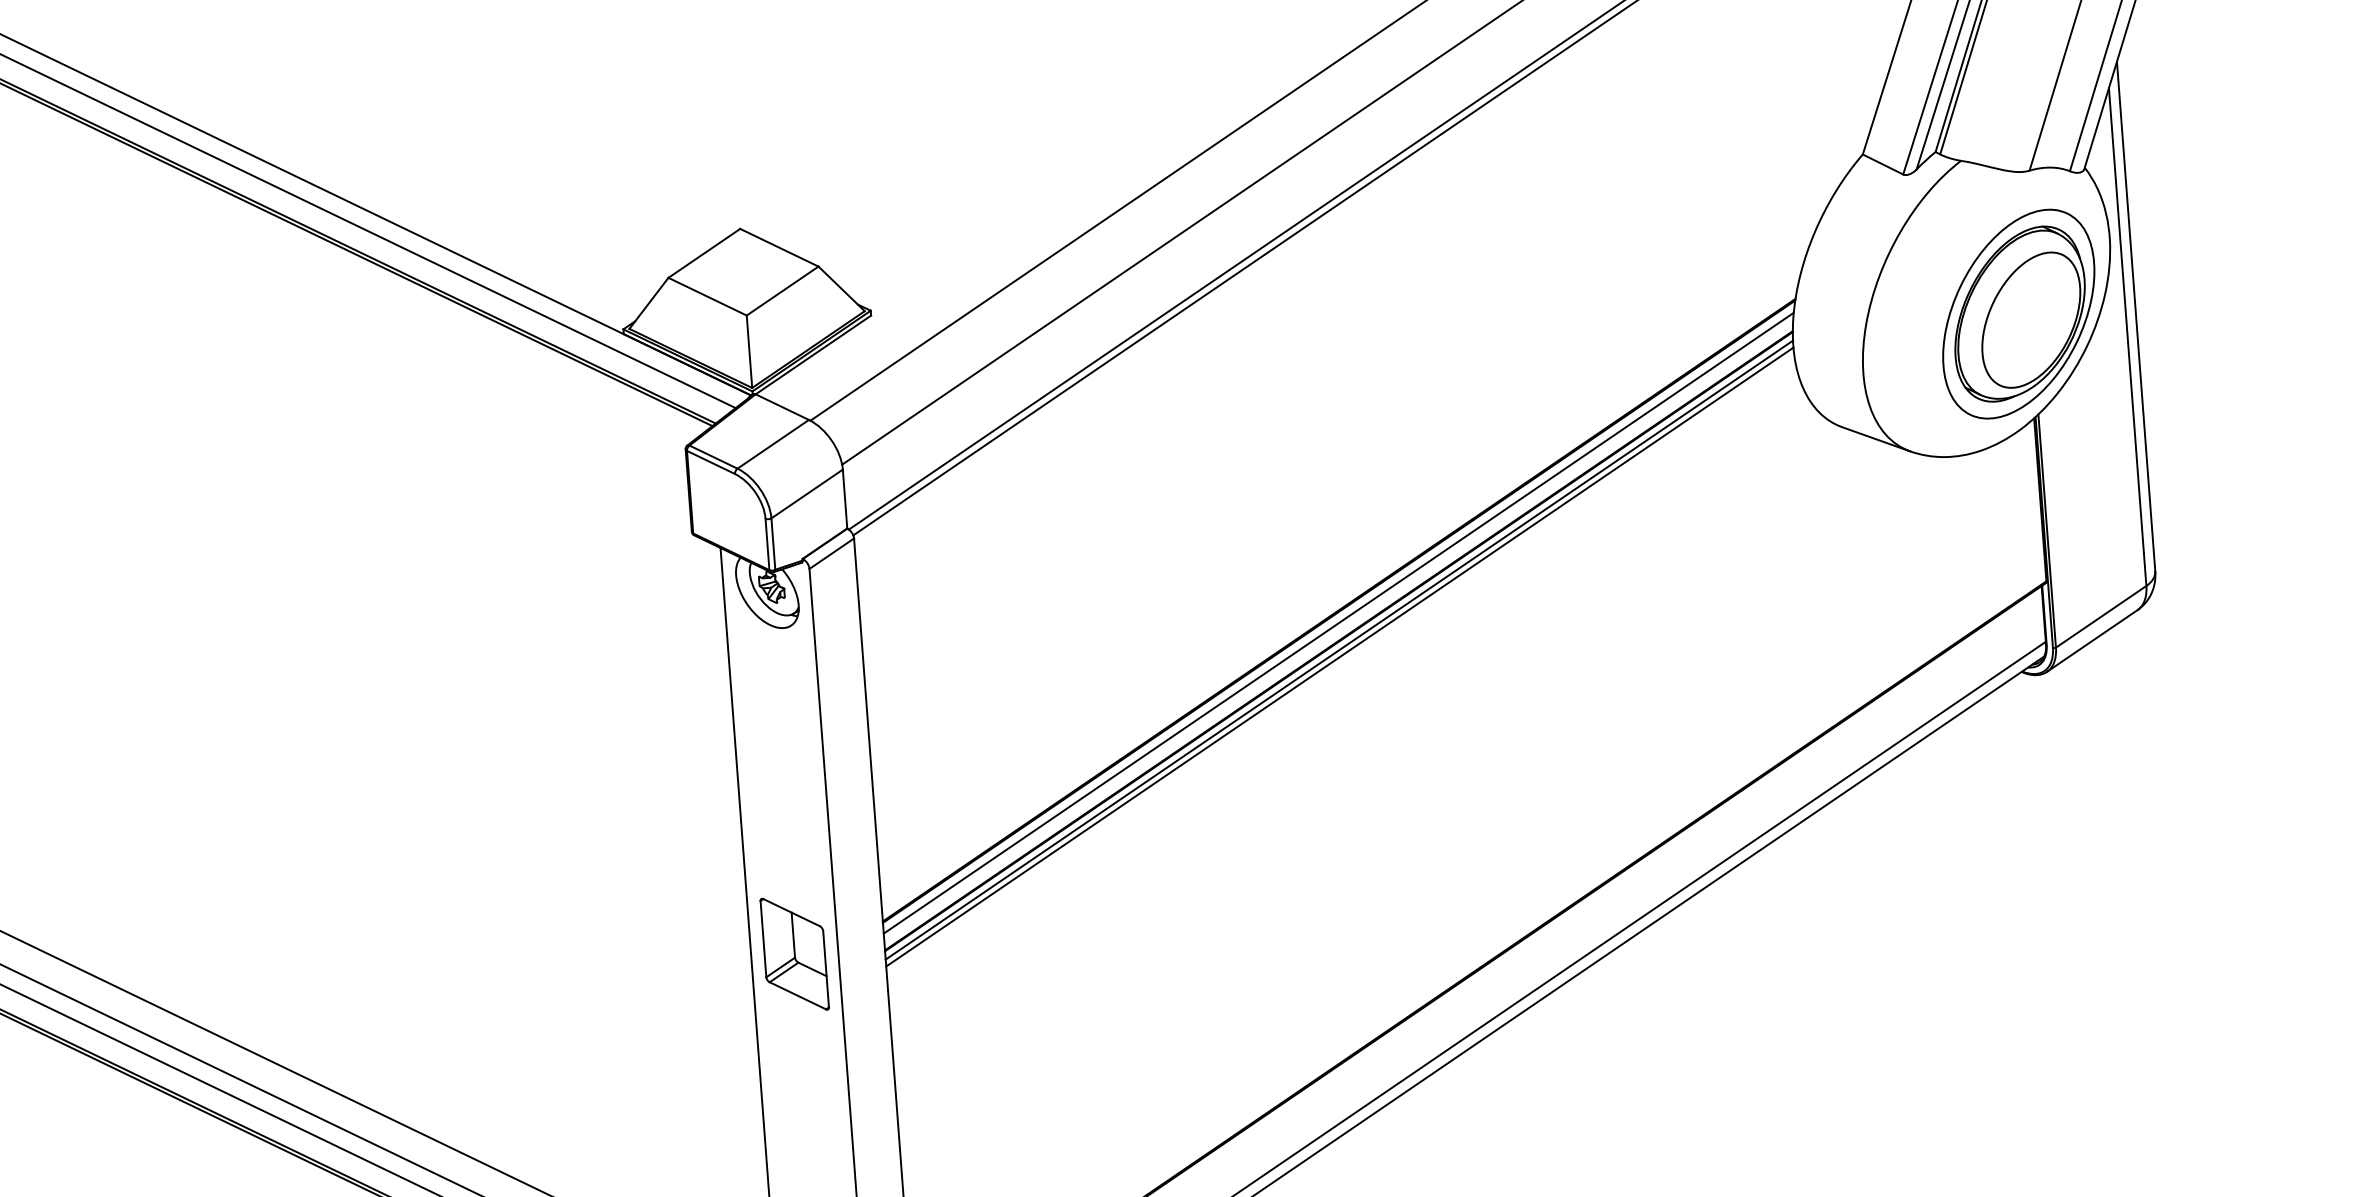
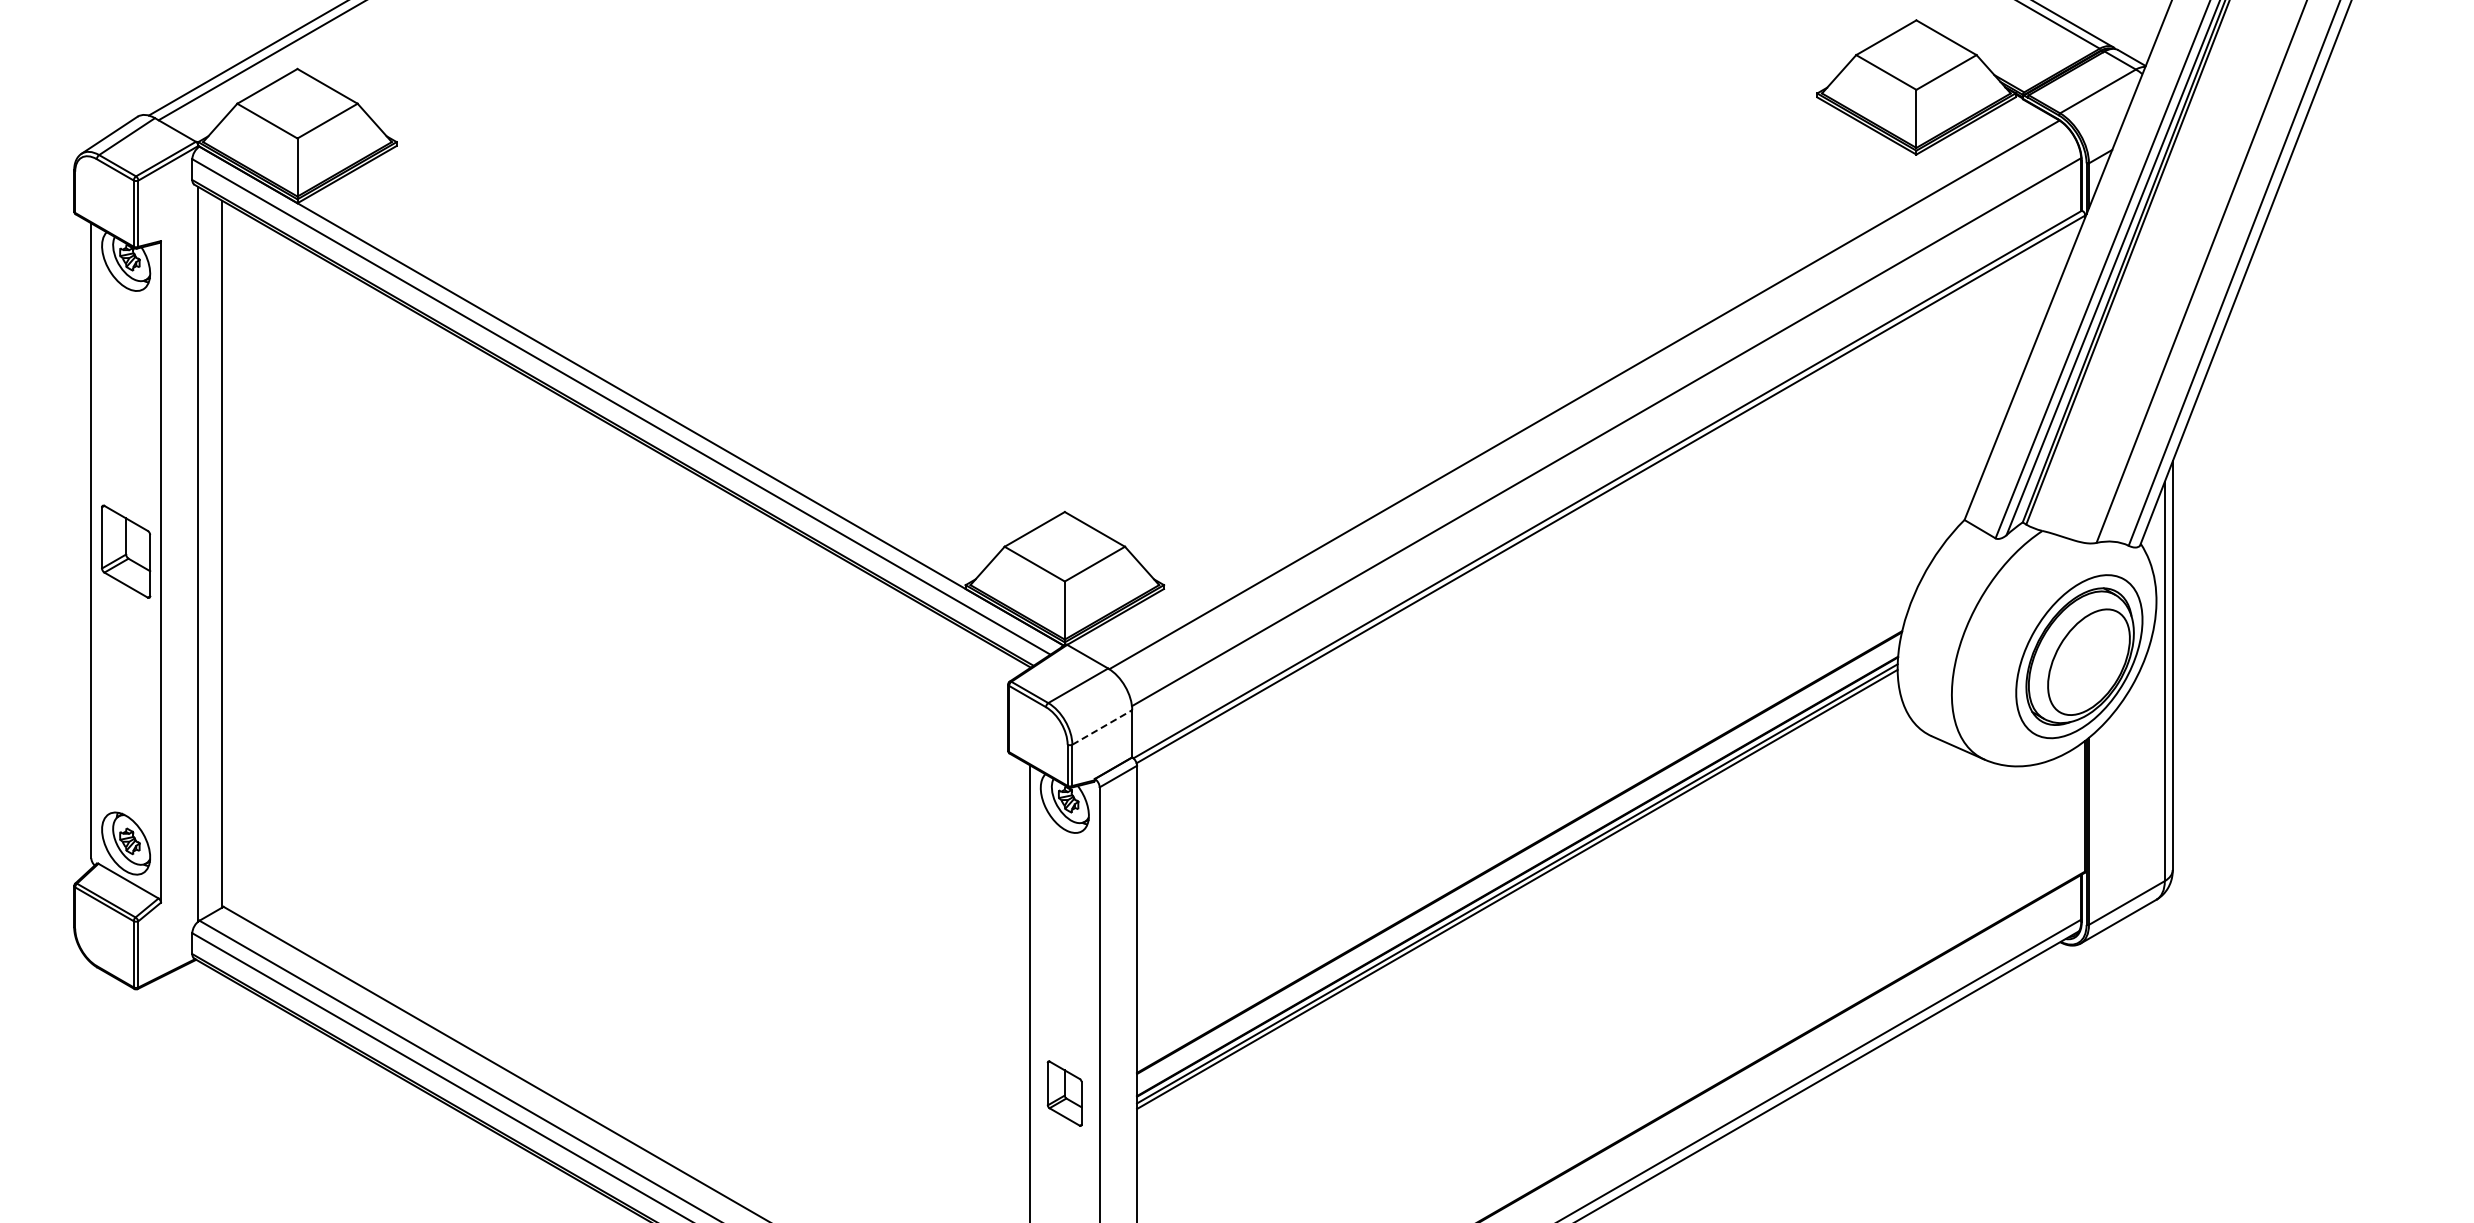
line: (807, 494) -> (1102, 727), solid -> dashed
line: (1338, 623) -> (1518, 862), removed
part: (794, 953) -> (1064, 1093), size x0.7

